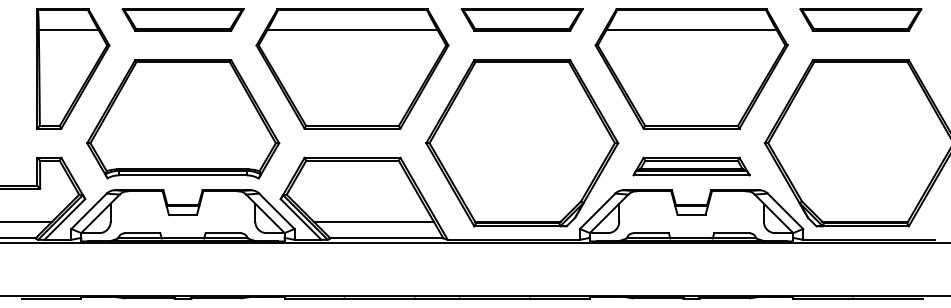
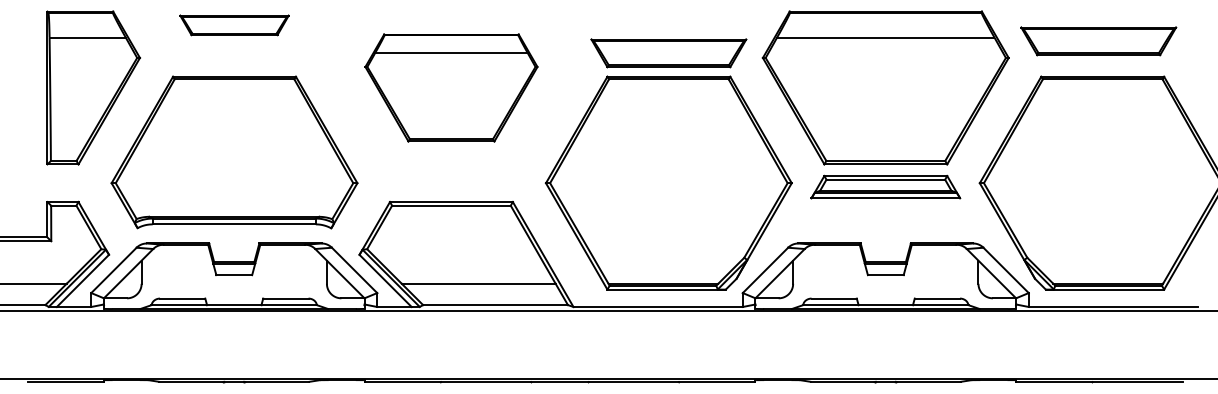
part: (183, 20) -> (234, 25), size x0.7
part: (521, 20) -> (668, 53), moved
part: (860, 20) -> (1098, 41), moved
part: (352, 68) -> (451, 87), size x0.7
part: (691, 166) -> (885, 186), moved

